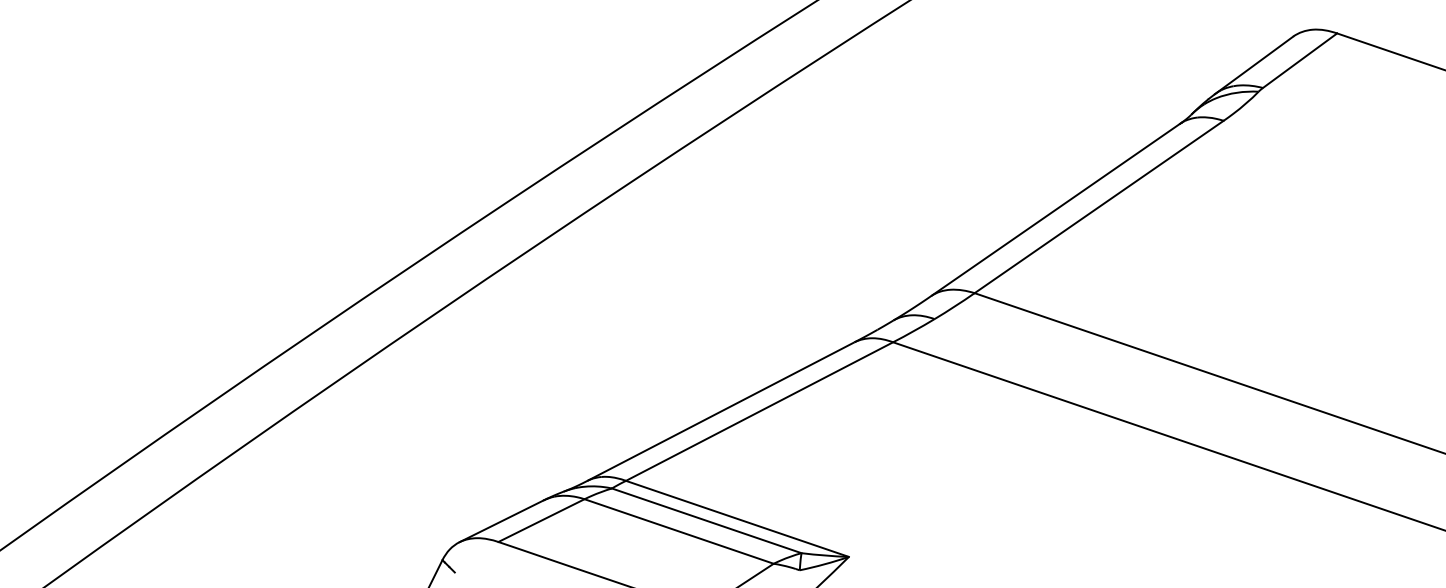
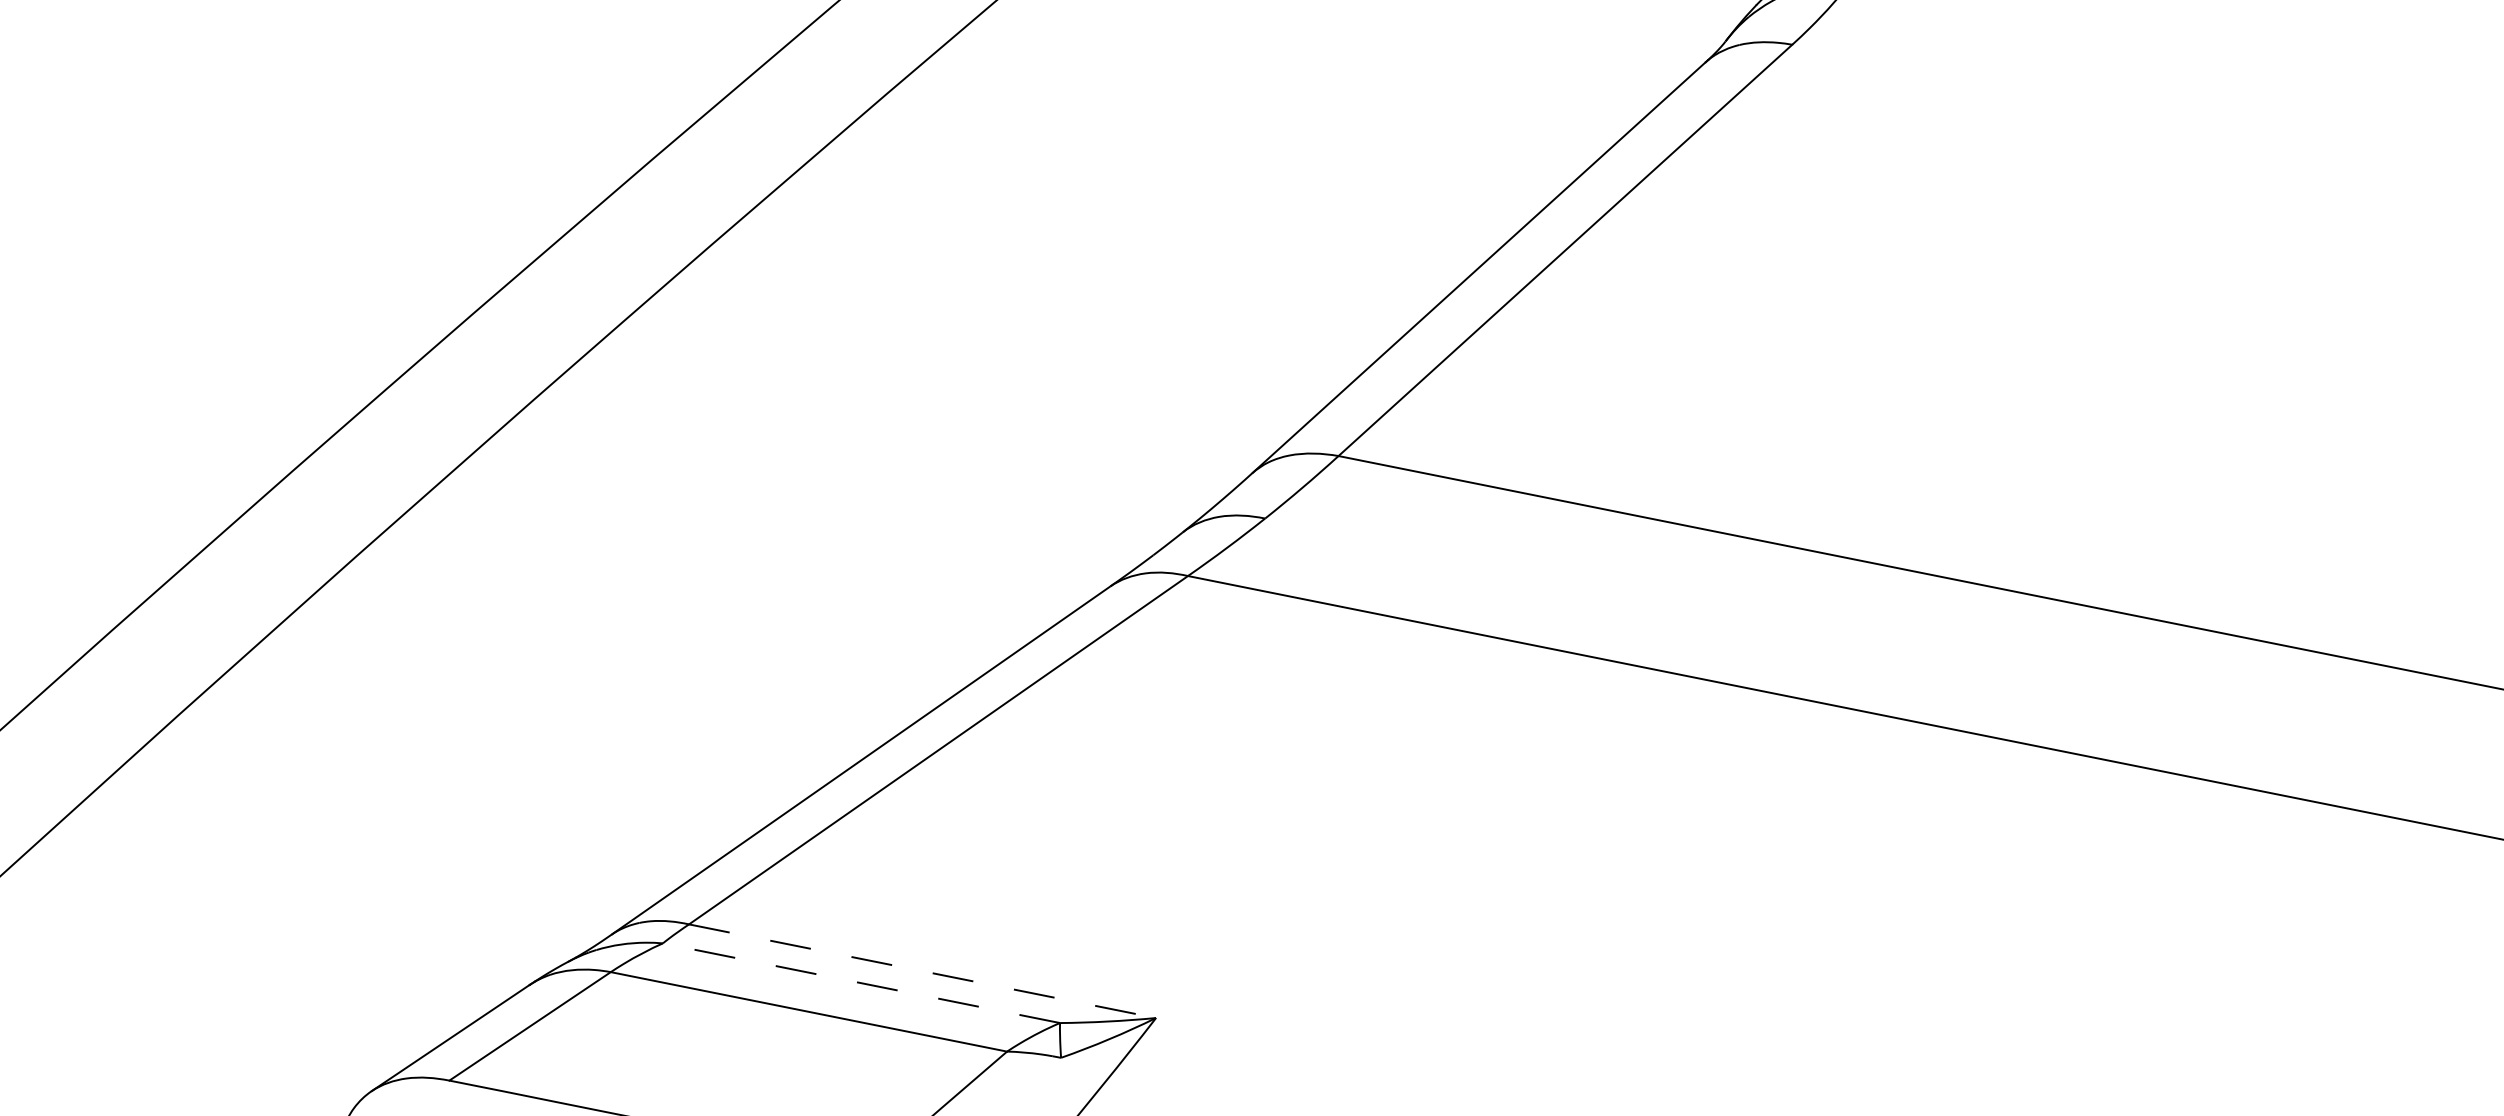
line: (737, 518) -> (922, 970), solid -> dashed
line: (706, 520) -> (860, 982), solid -> dashed

